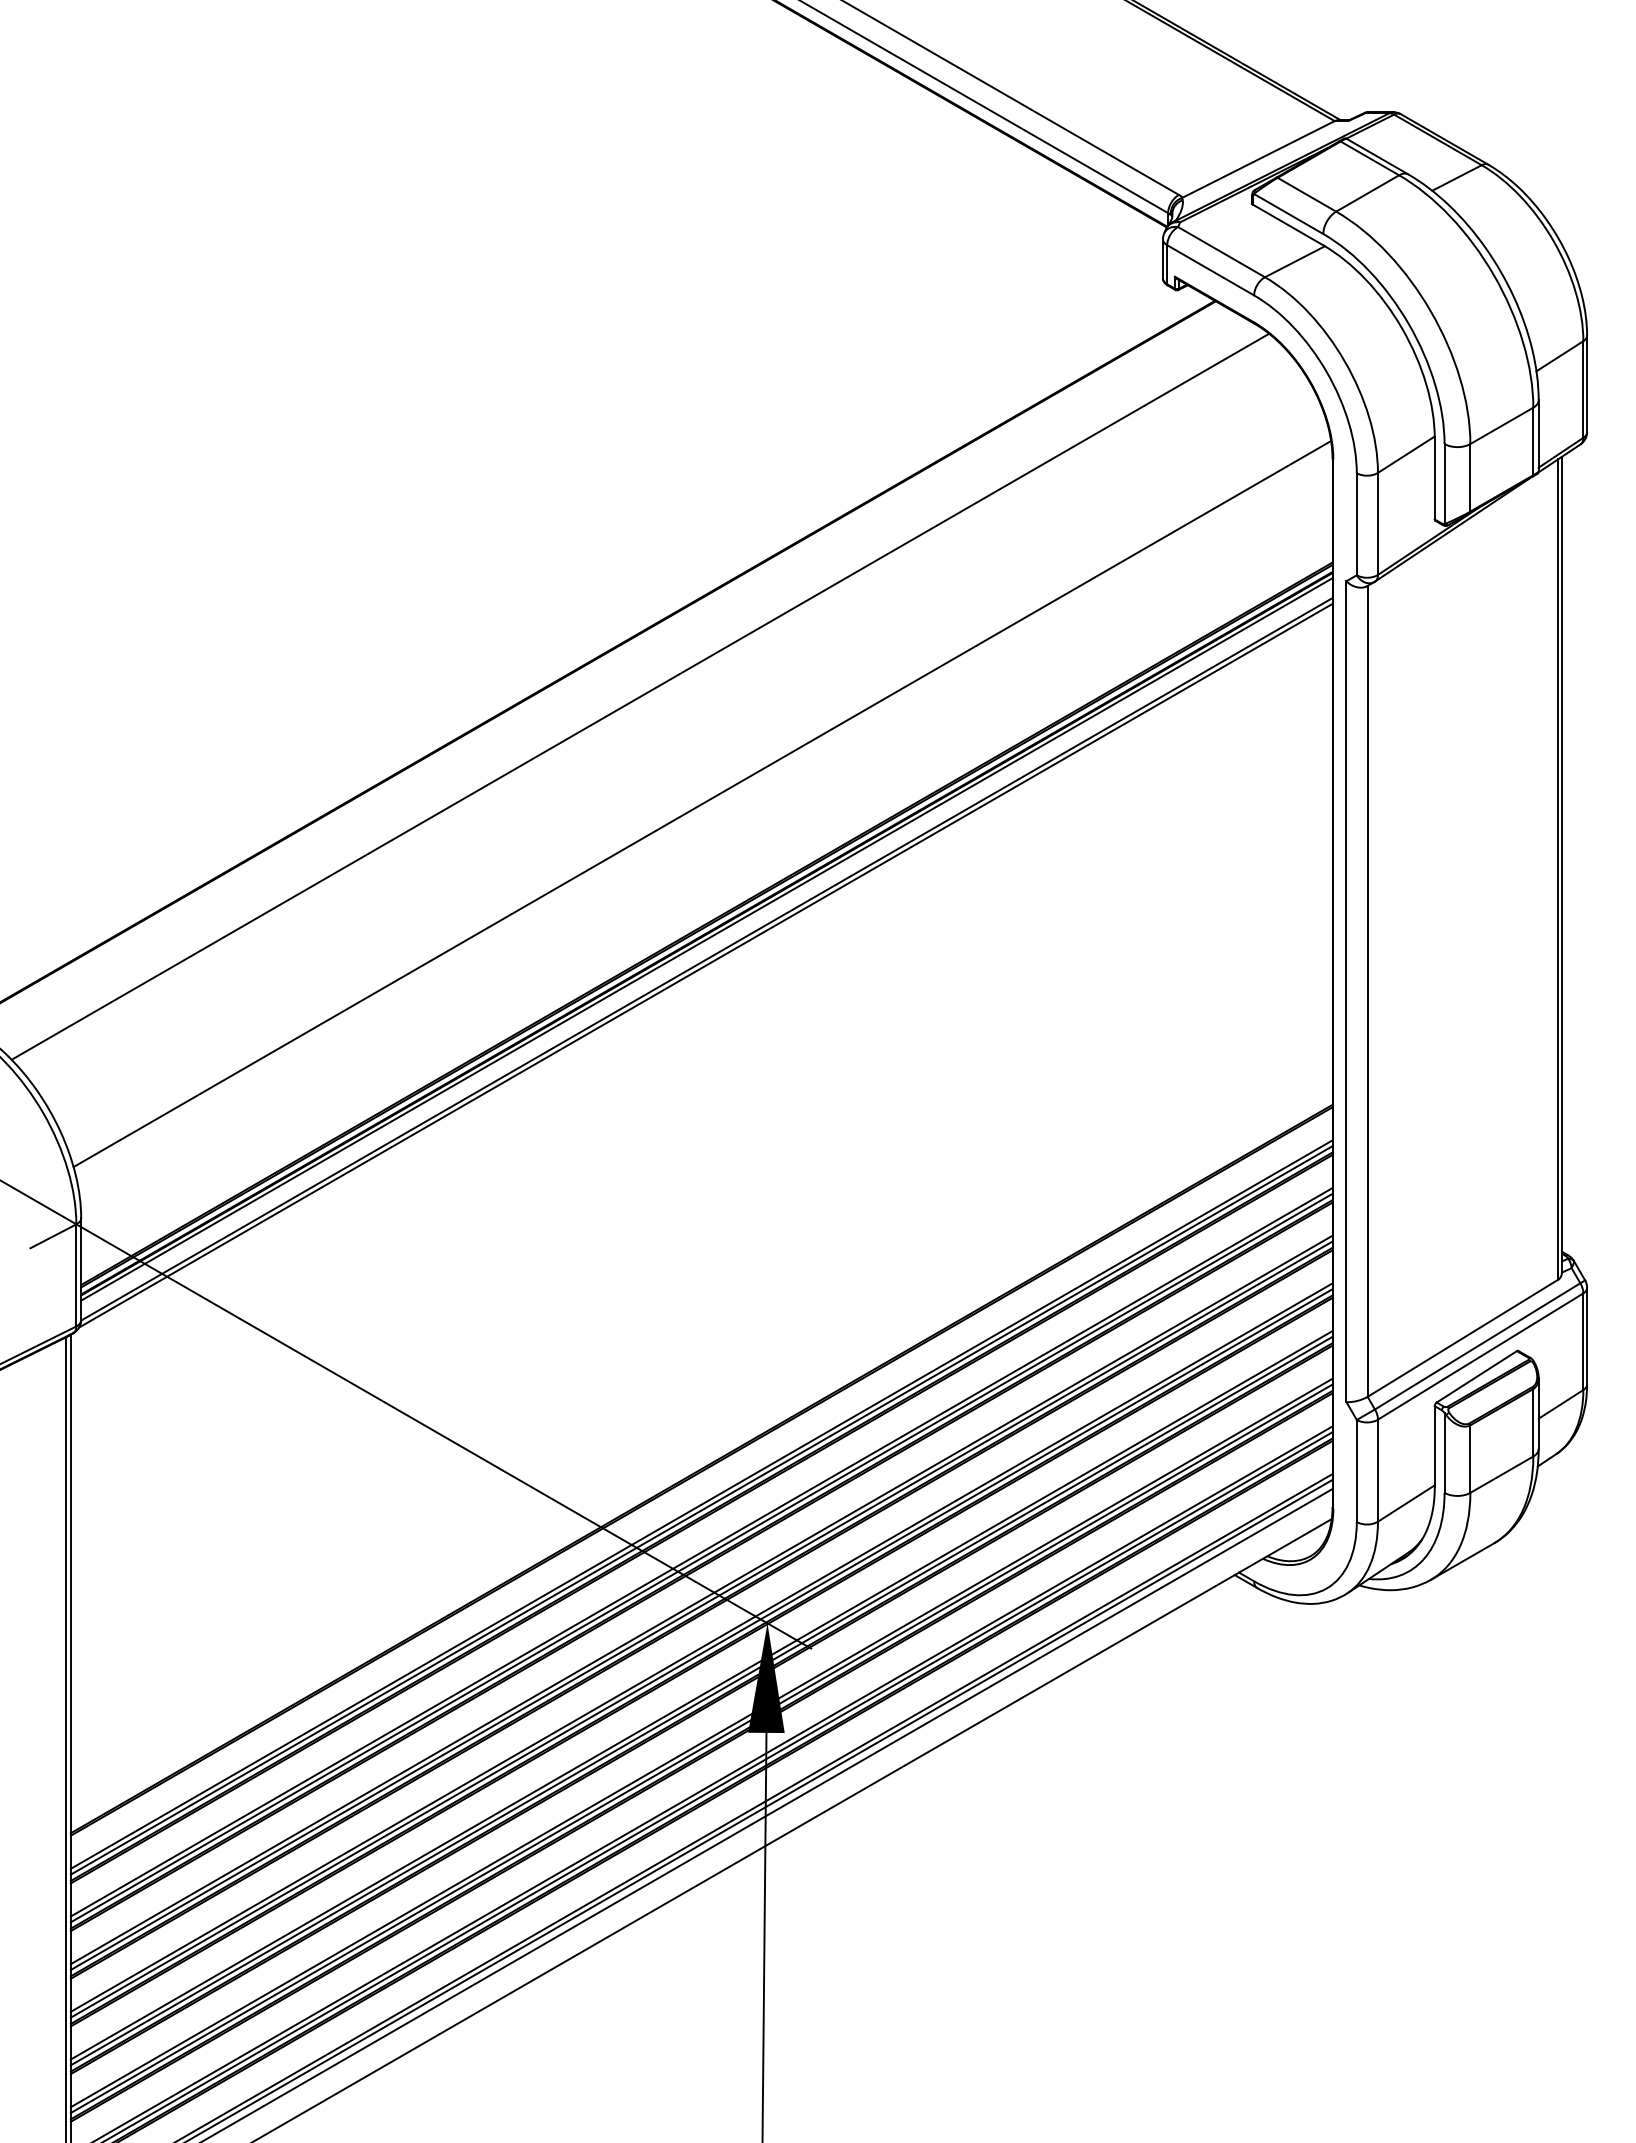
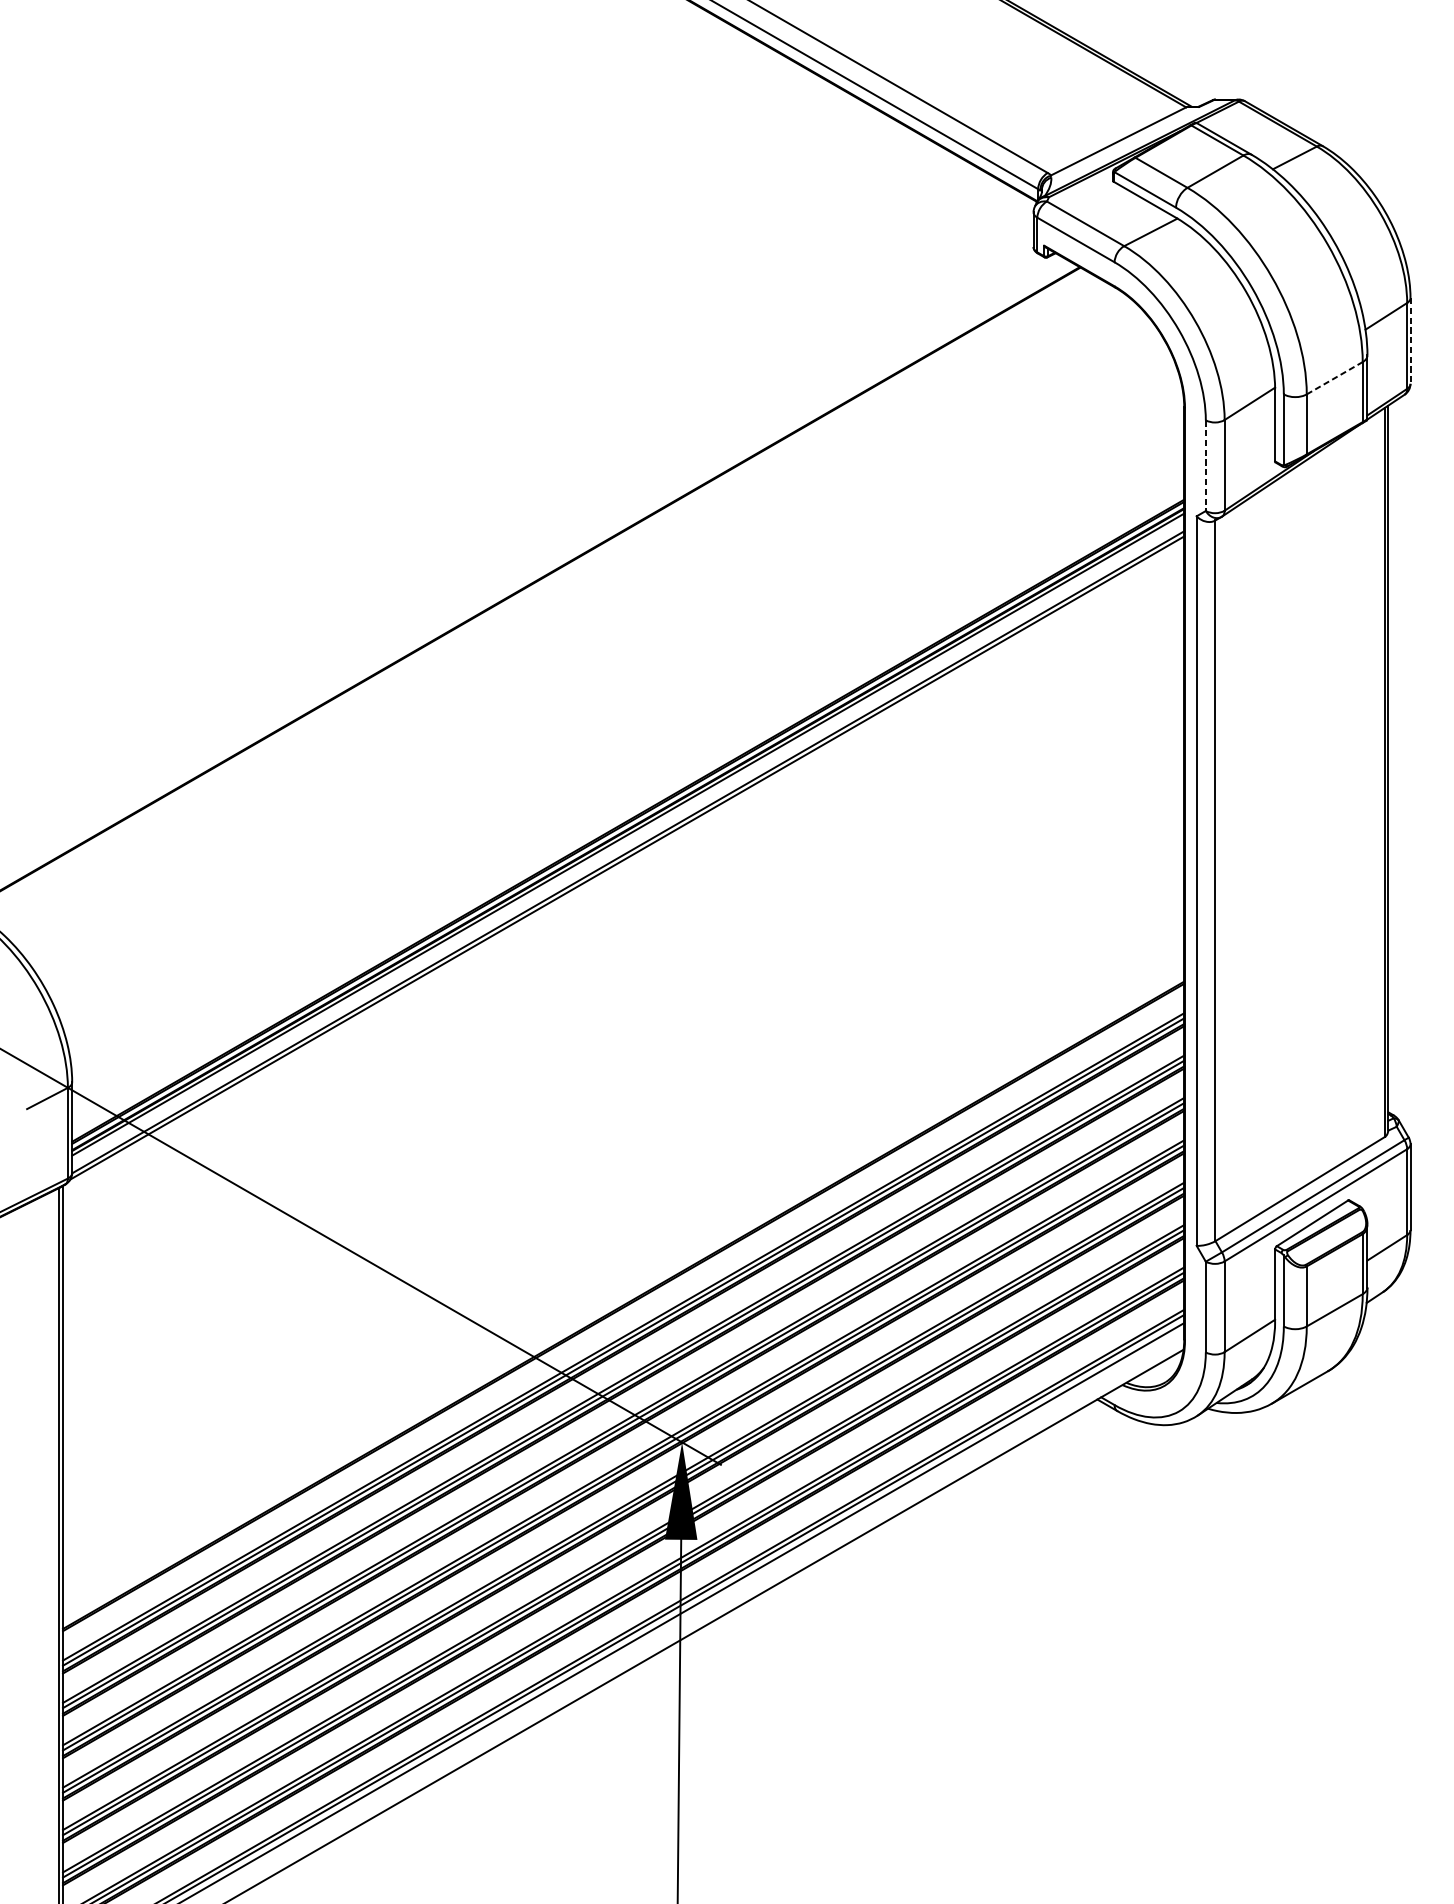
line: (1587, 384) -> (1410, 341), solid -> dashed
line: (1502, 425) -> (1335, 377), solid -> dashed
line: (1356, 524) -> (1205, 465), solid -> dashed
line: (640, 696) -> (569, 618), removed
line: (702, 804) -> (624, 714), removed

